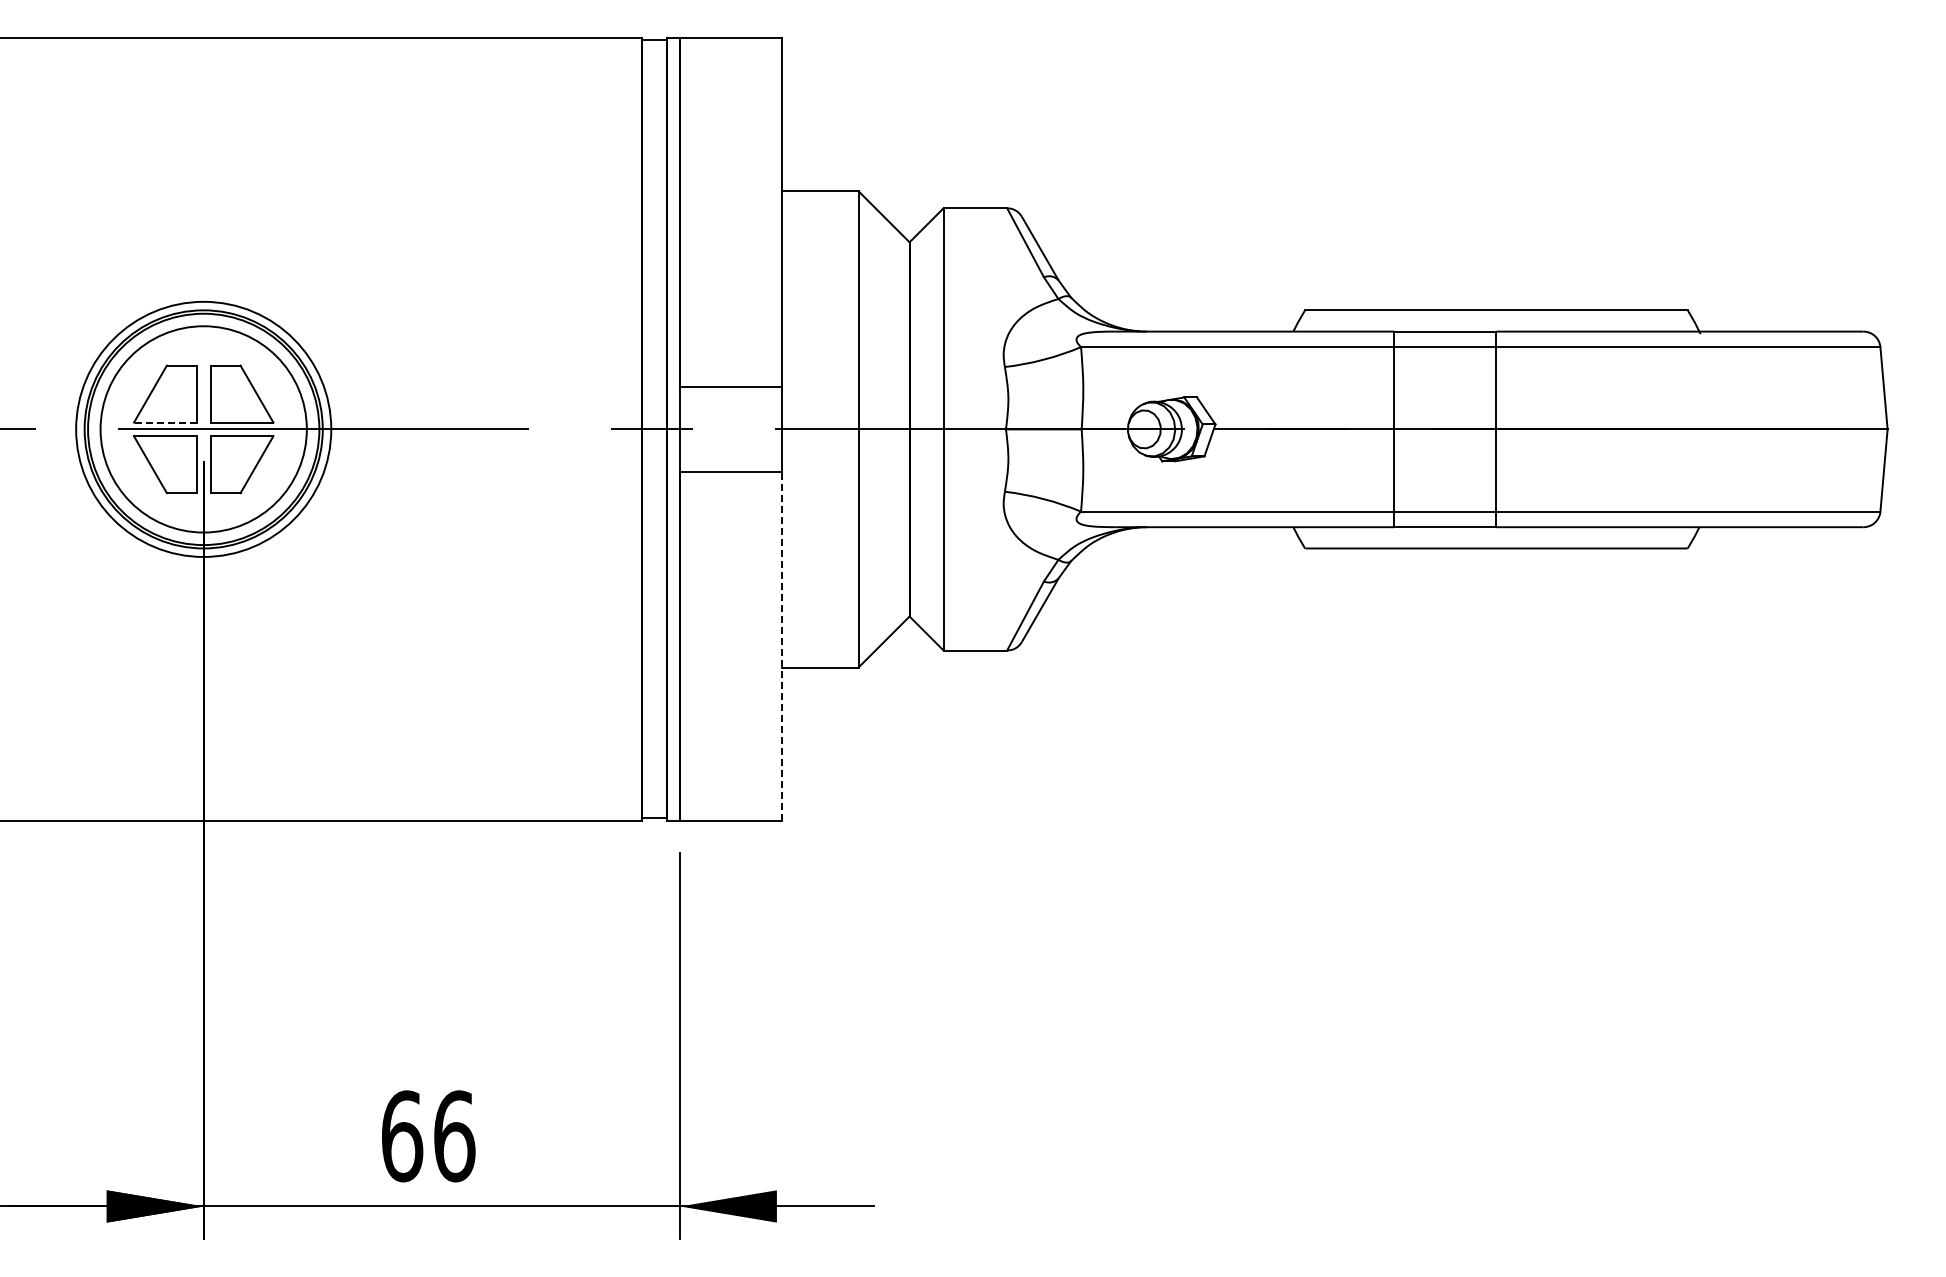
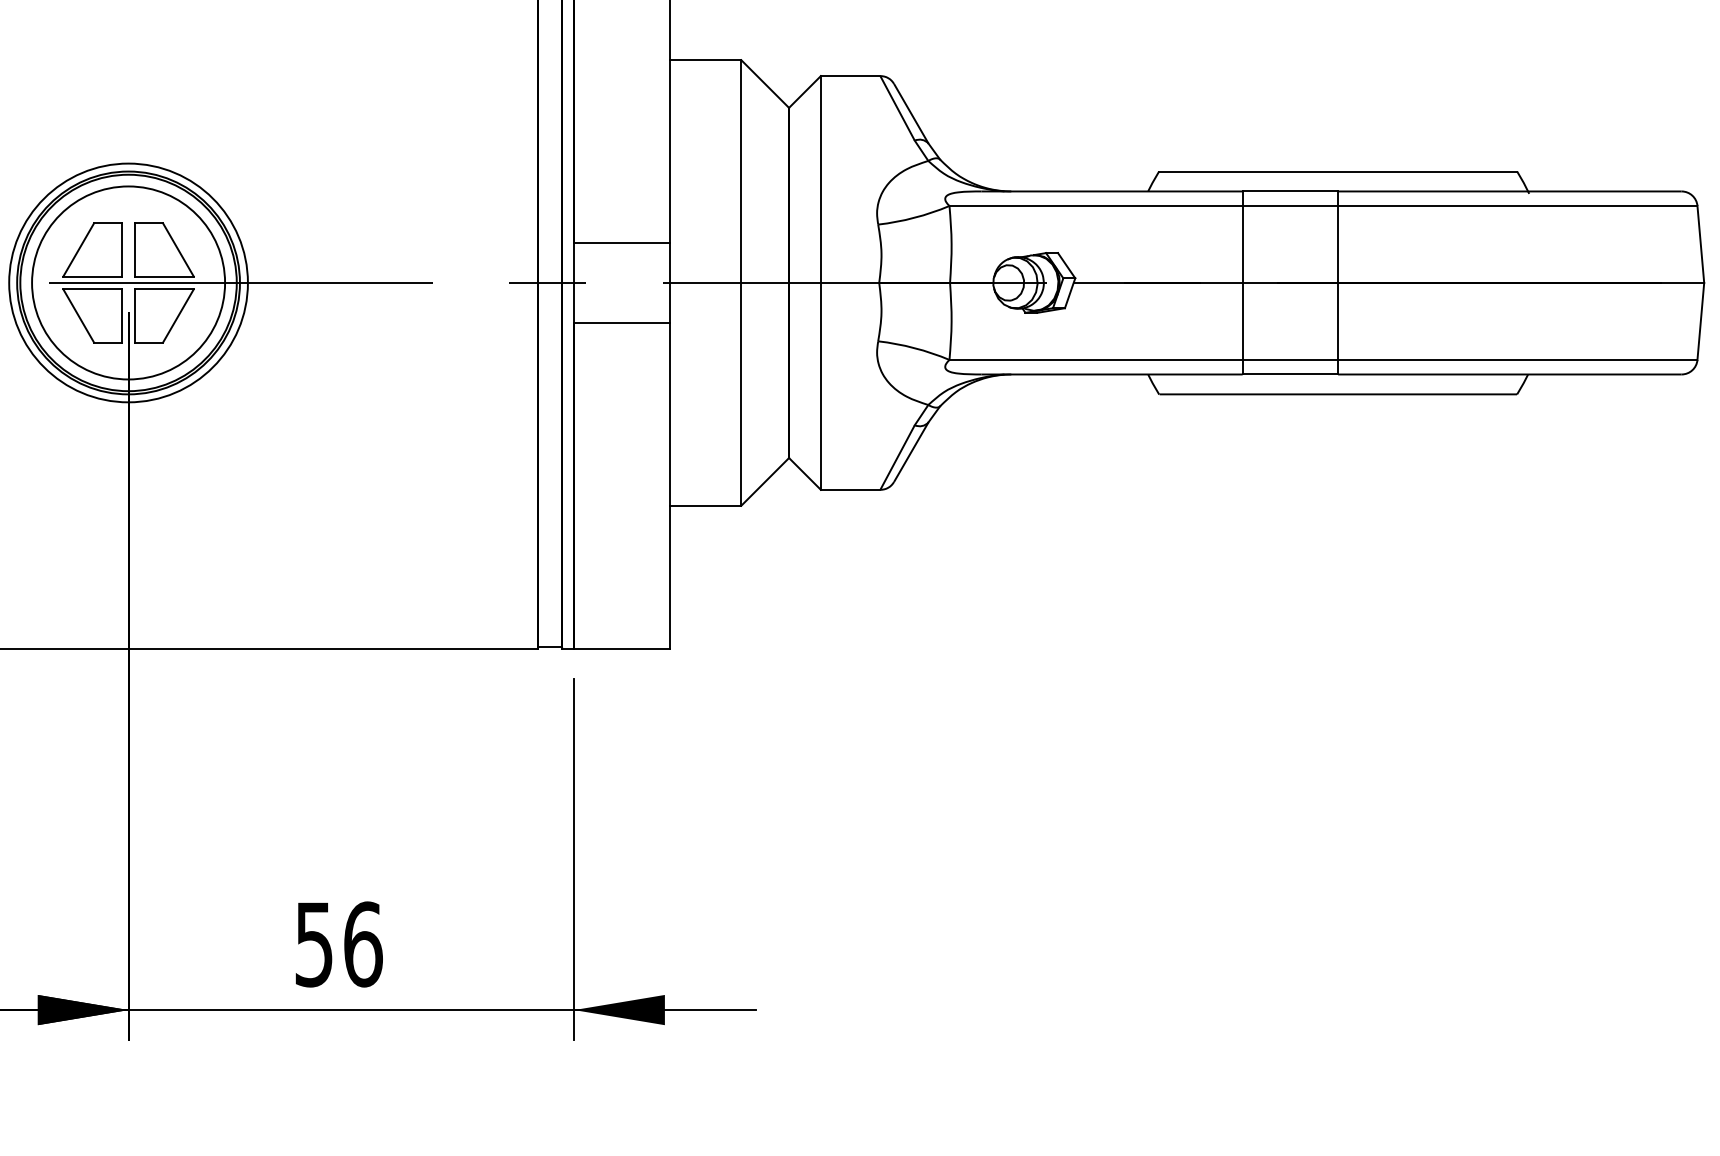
line: (164, 422) -> (91, 276), dashed -> solid
line: (782, 645) -> (670, 485), dashed -> solid
text: (402, 1136) -> (314, 944), 66 -> 56

